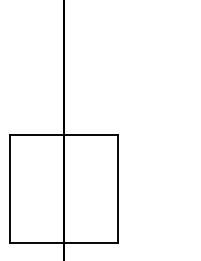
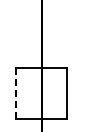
line: (10, 190) -> (16, 94), solid -> dashed

